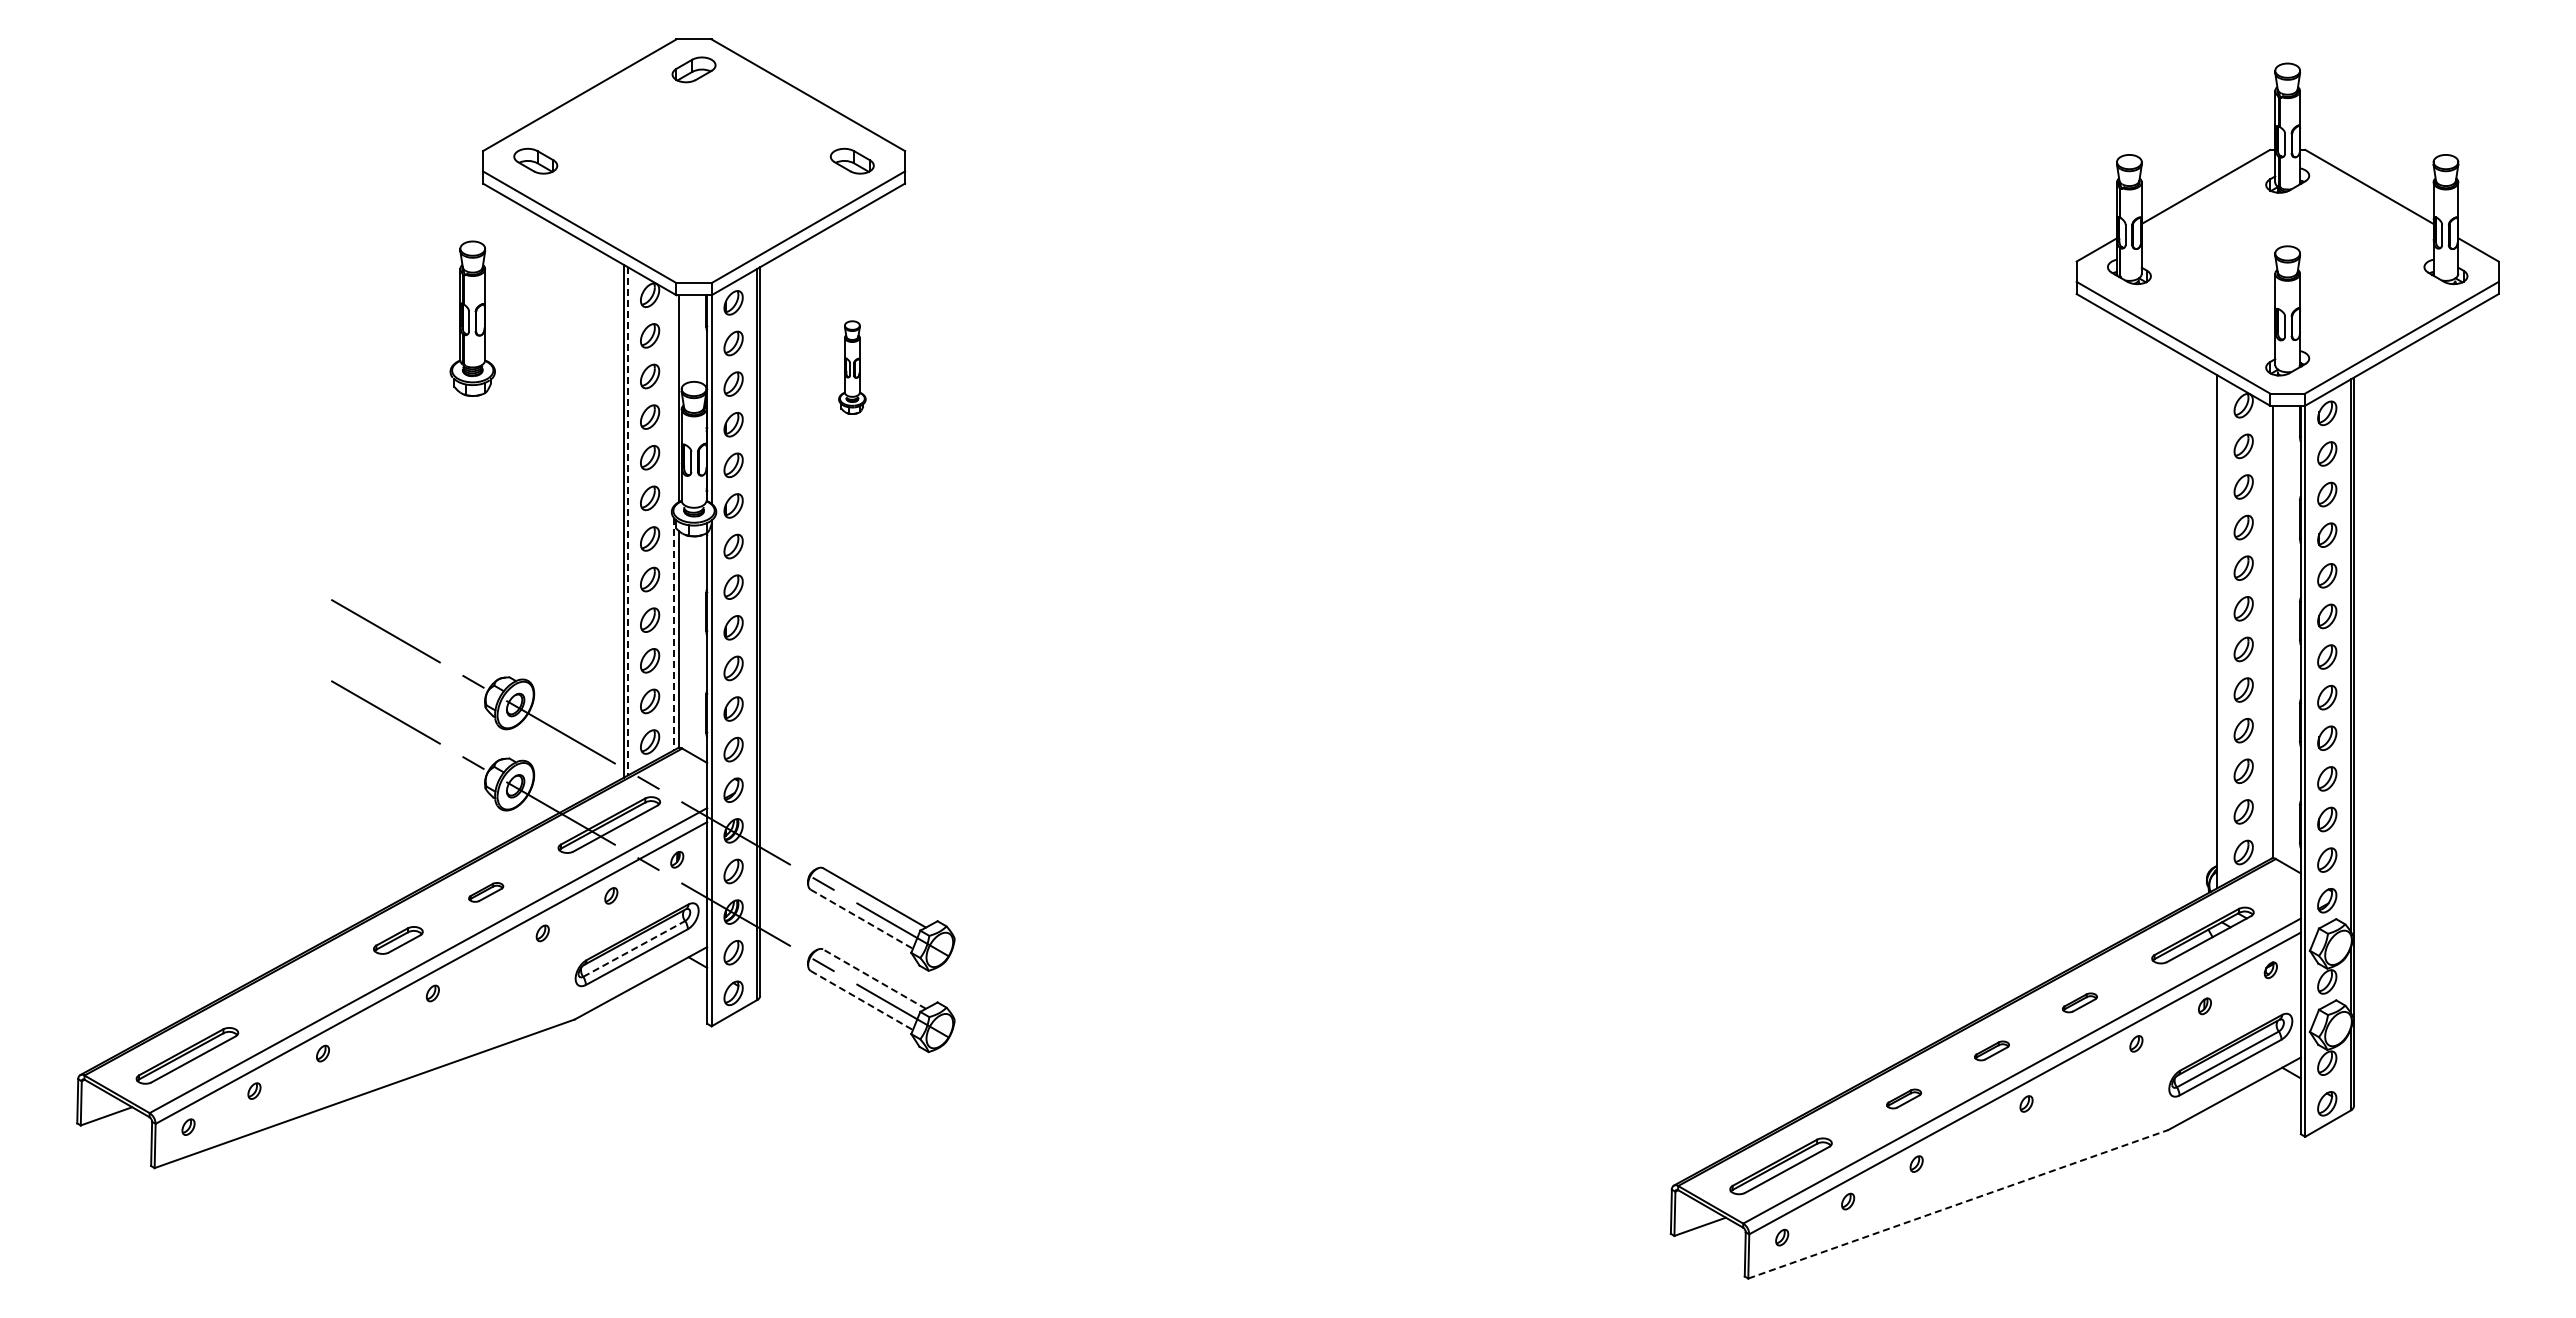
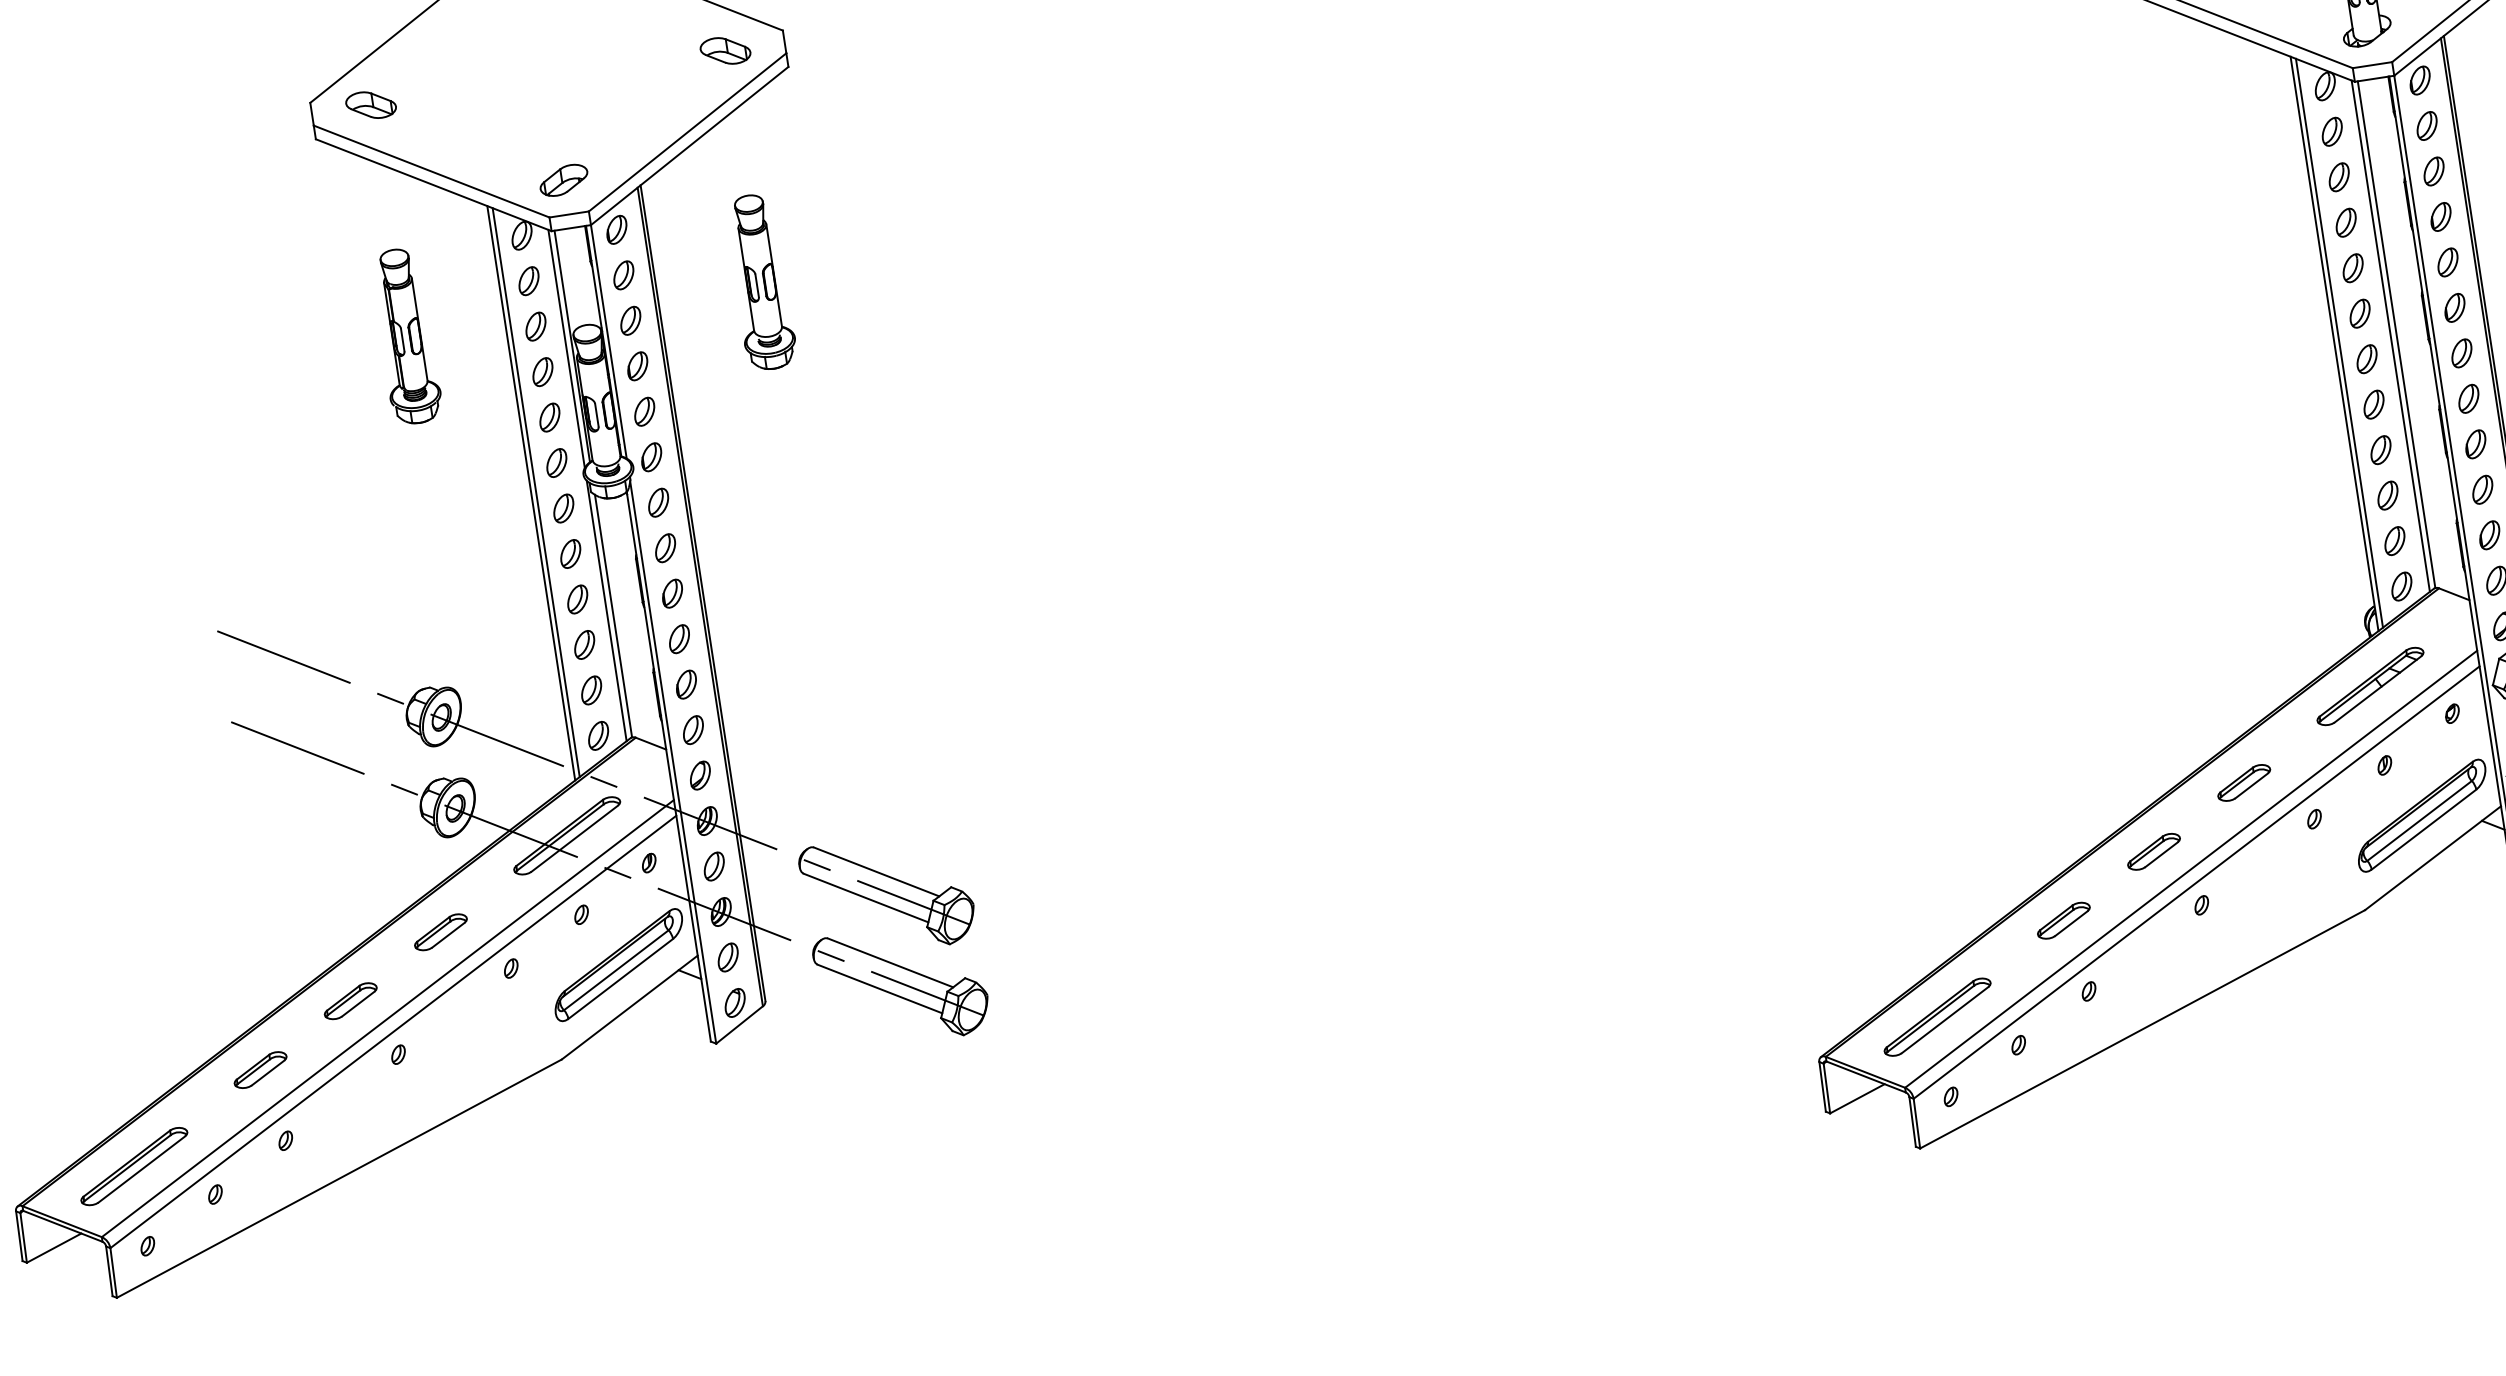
part: (693, 252) -> (563, 180), added
part: (472, 318) -> (406, 336), moved
part: (852, 367) -> (761, 281), size x1.67
line: (673, 399) -> (566, 348), added
line: (628, 521) -> (536, 492), dashed -> solid
line: (2221, 631) -> (2339, 342), added
line: (2267, 632) -> (2390, 336), added
line: (673, 634) -> (606, 611), dashed -> solid
part: (485, 892) -> (440, 932), size x1.43
line: (862, 919) -> (866, 898), dashed -> solid
line: (634, 948) -> (616, 969), dashed -> solid
line: (874, 978) -> (890, 962), dashed -> solid
part: (310, 988) -> (260, 1070), added
line: (862, 1000) -> (880, 988), dashed -> solid
part: (2079, 1002) -> (2243, 782), size x1.43
part: (1991, 1050) -> (2153, 851), size x1.43
part: (1903, 1098) -> (2063, 920), size x1.43
line: (1958, 1204) -> (2142, 1029), dashed -> solid

